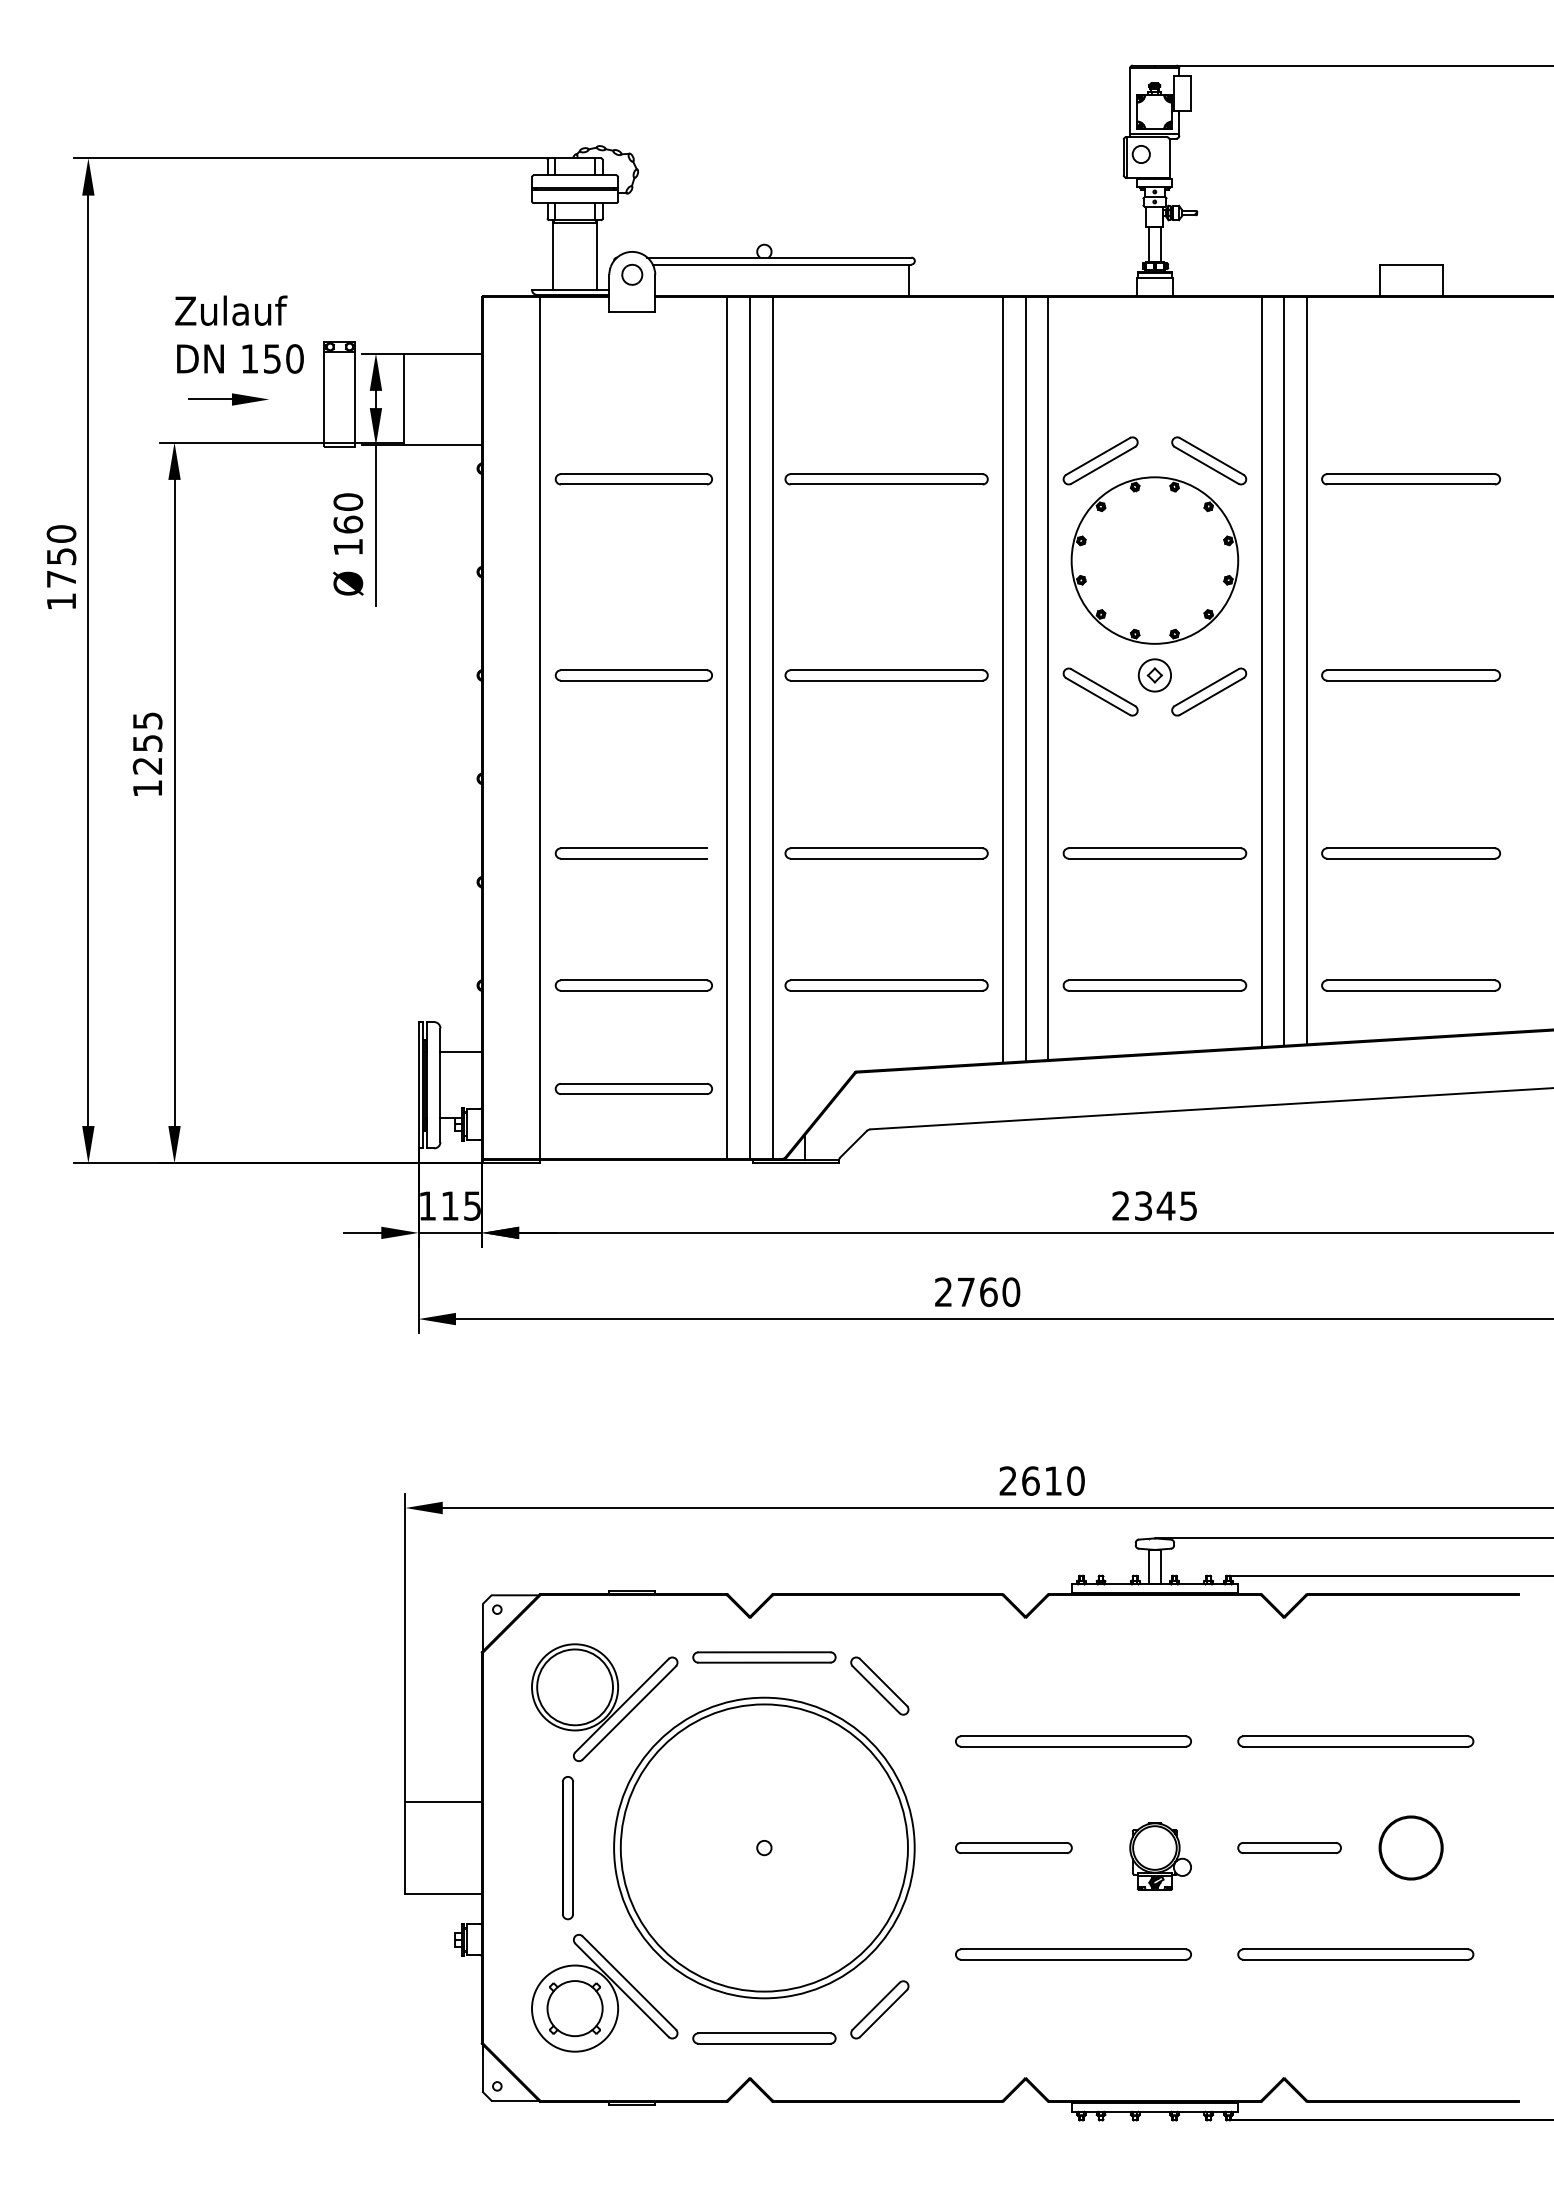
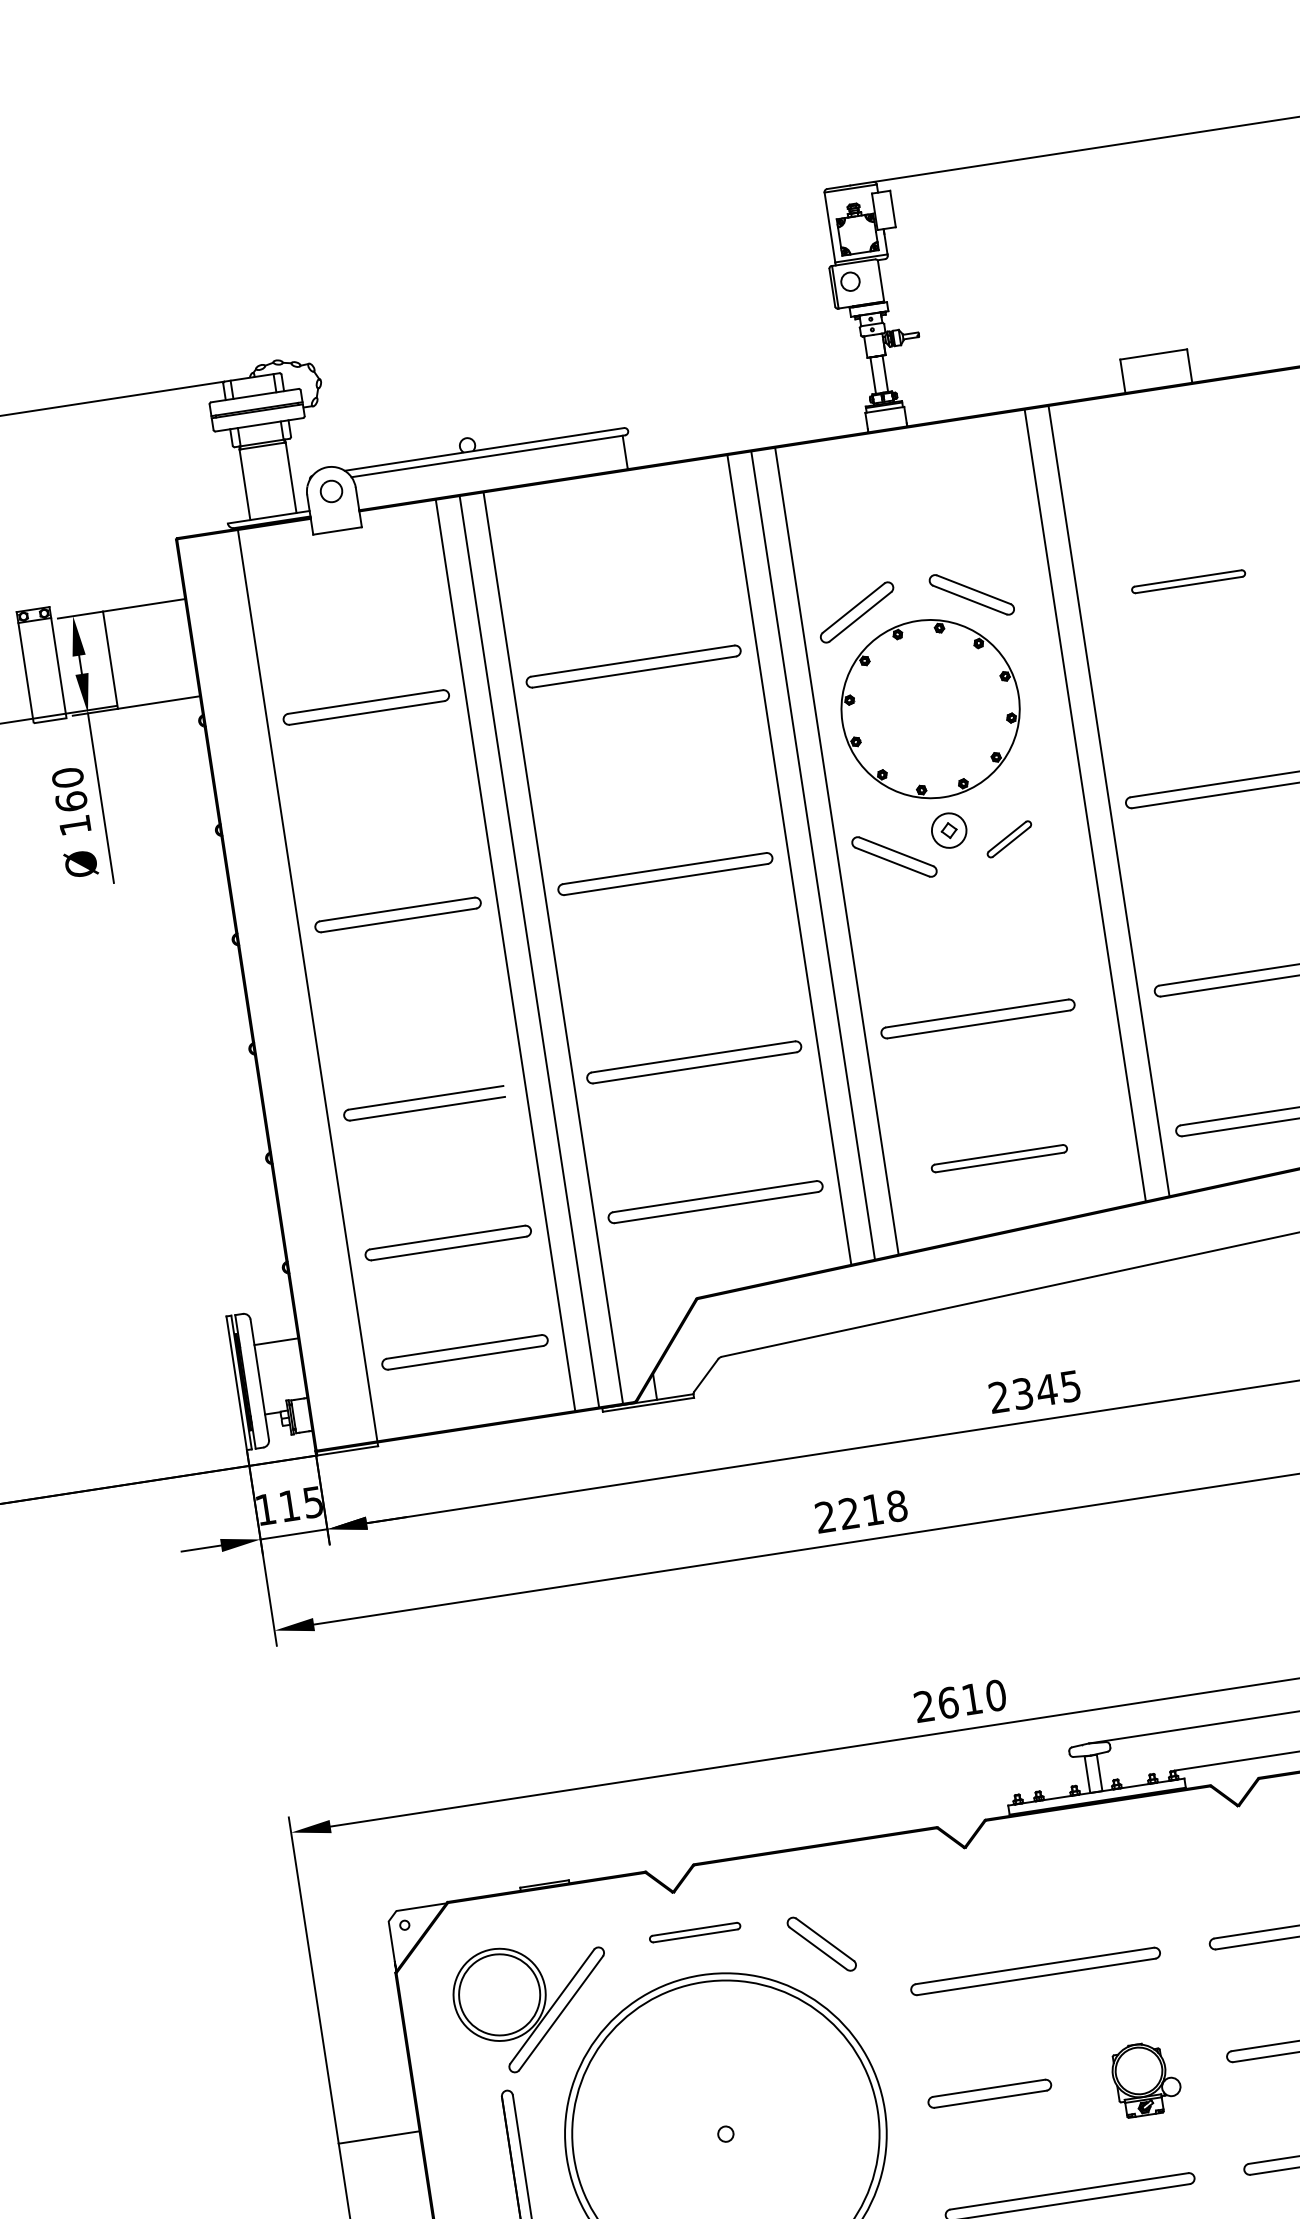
part: (1411, 479) -> (1188, 581), size x0.6
line: (1261, 672) -> (1061, 810), removed
part: (1209, 691) -> (1009, 838), size x0.6
part: (1154, 985) -> (998, 1158), size x0.7
text: (988, 1292) -> (873, 1510), 2760 -> 2218
part: (764, 1657) -> (695, 1932), size x0.6

